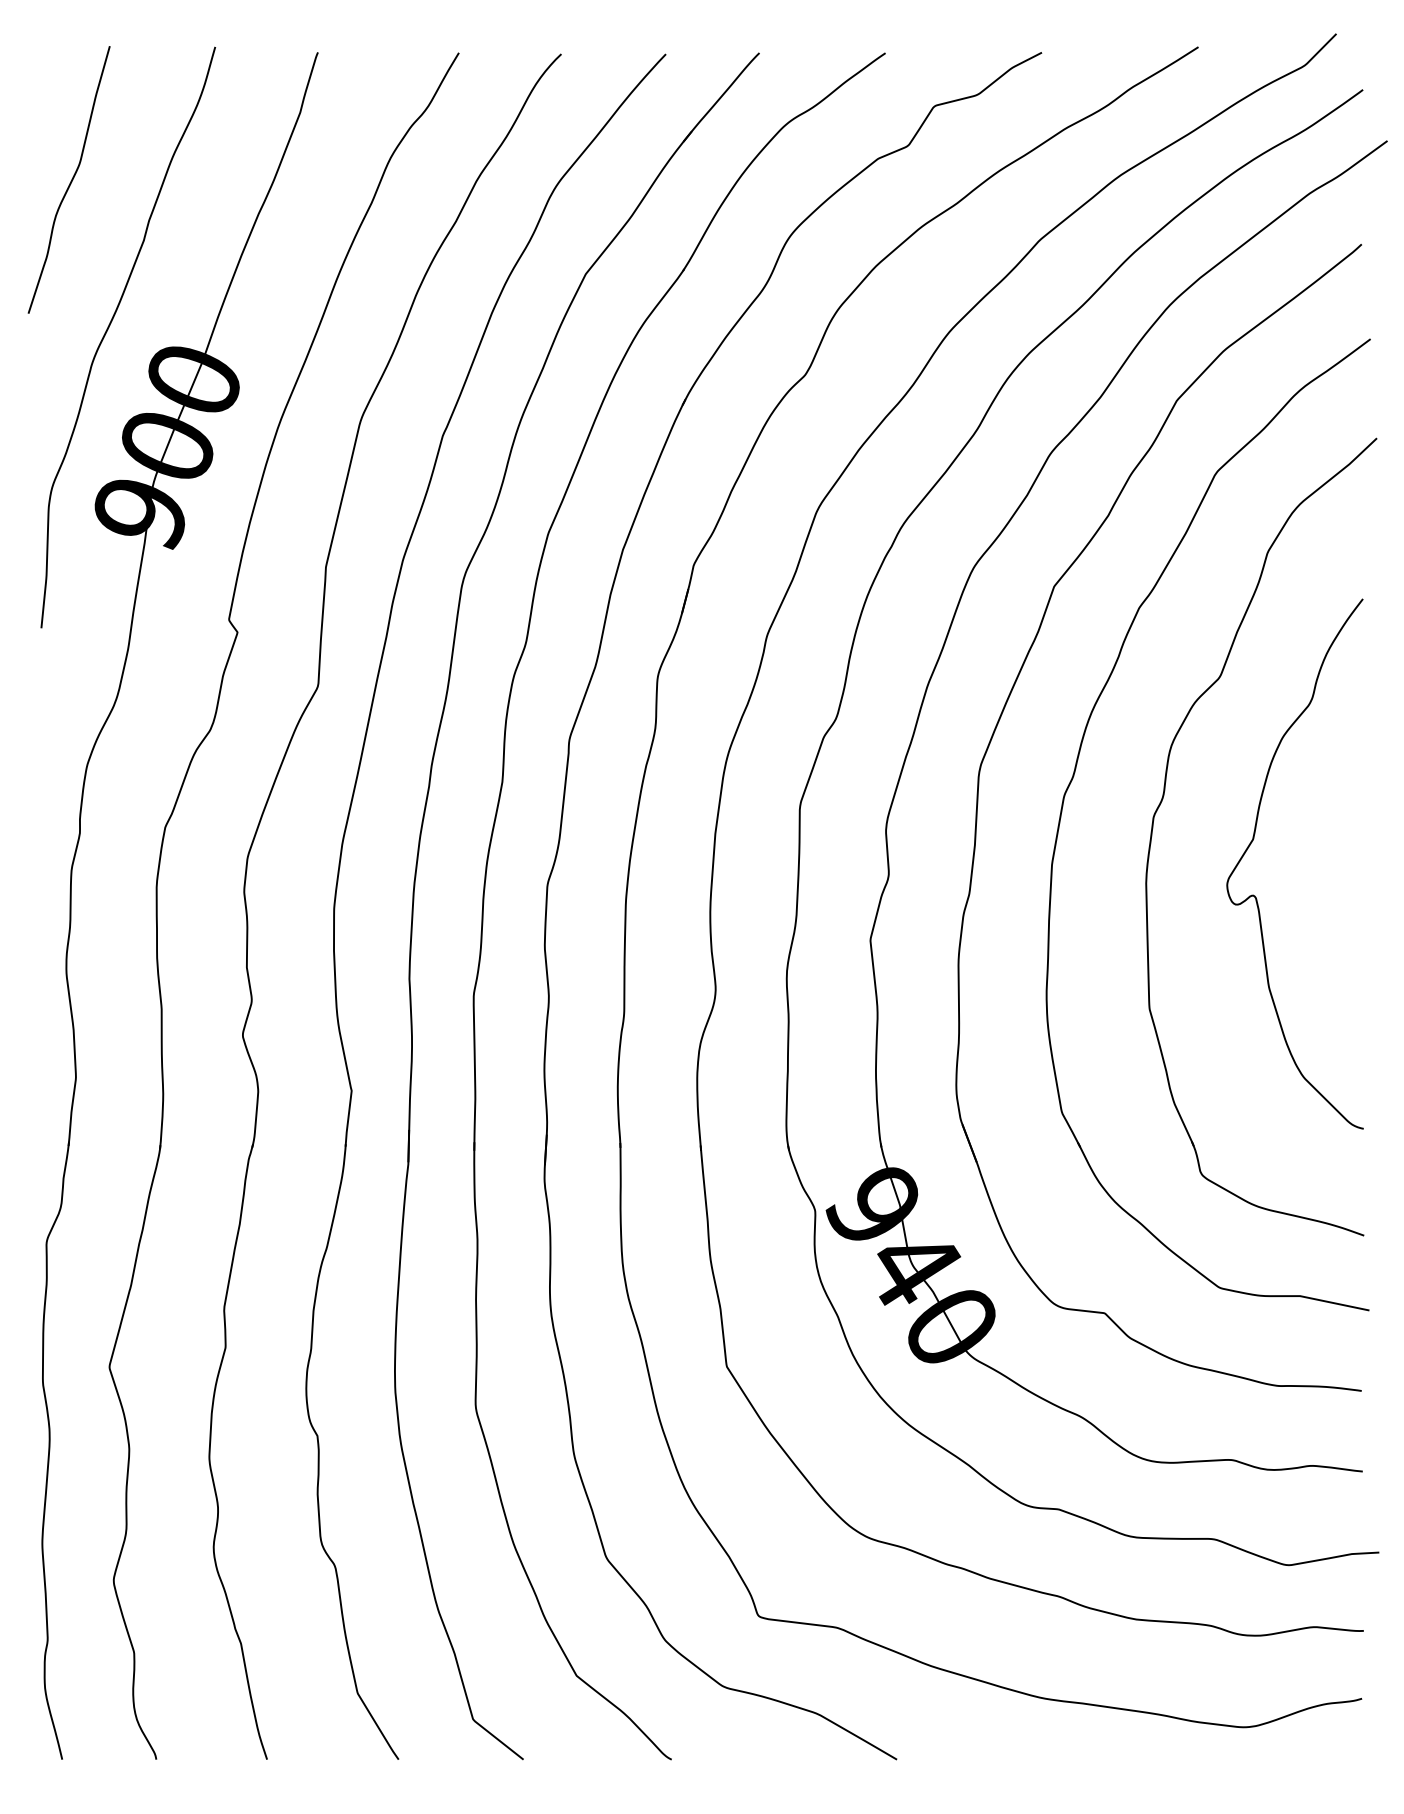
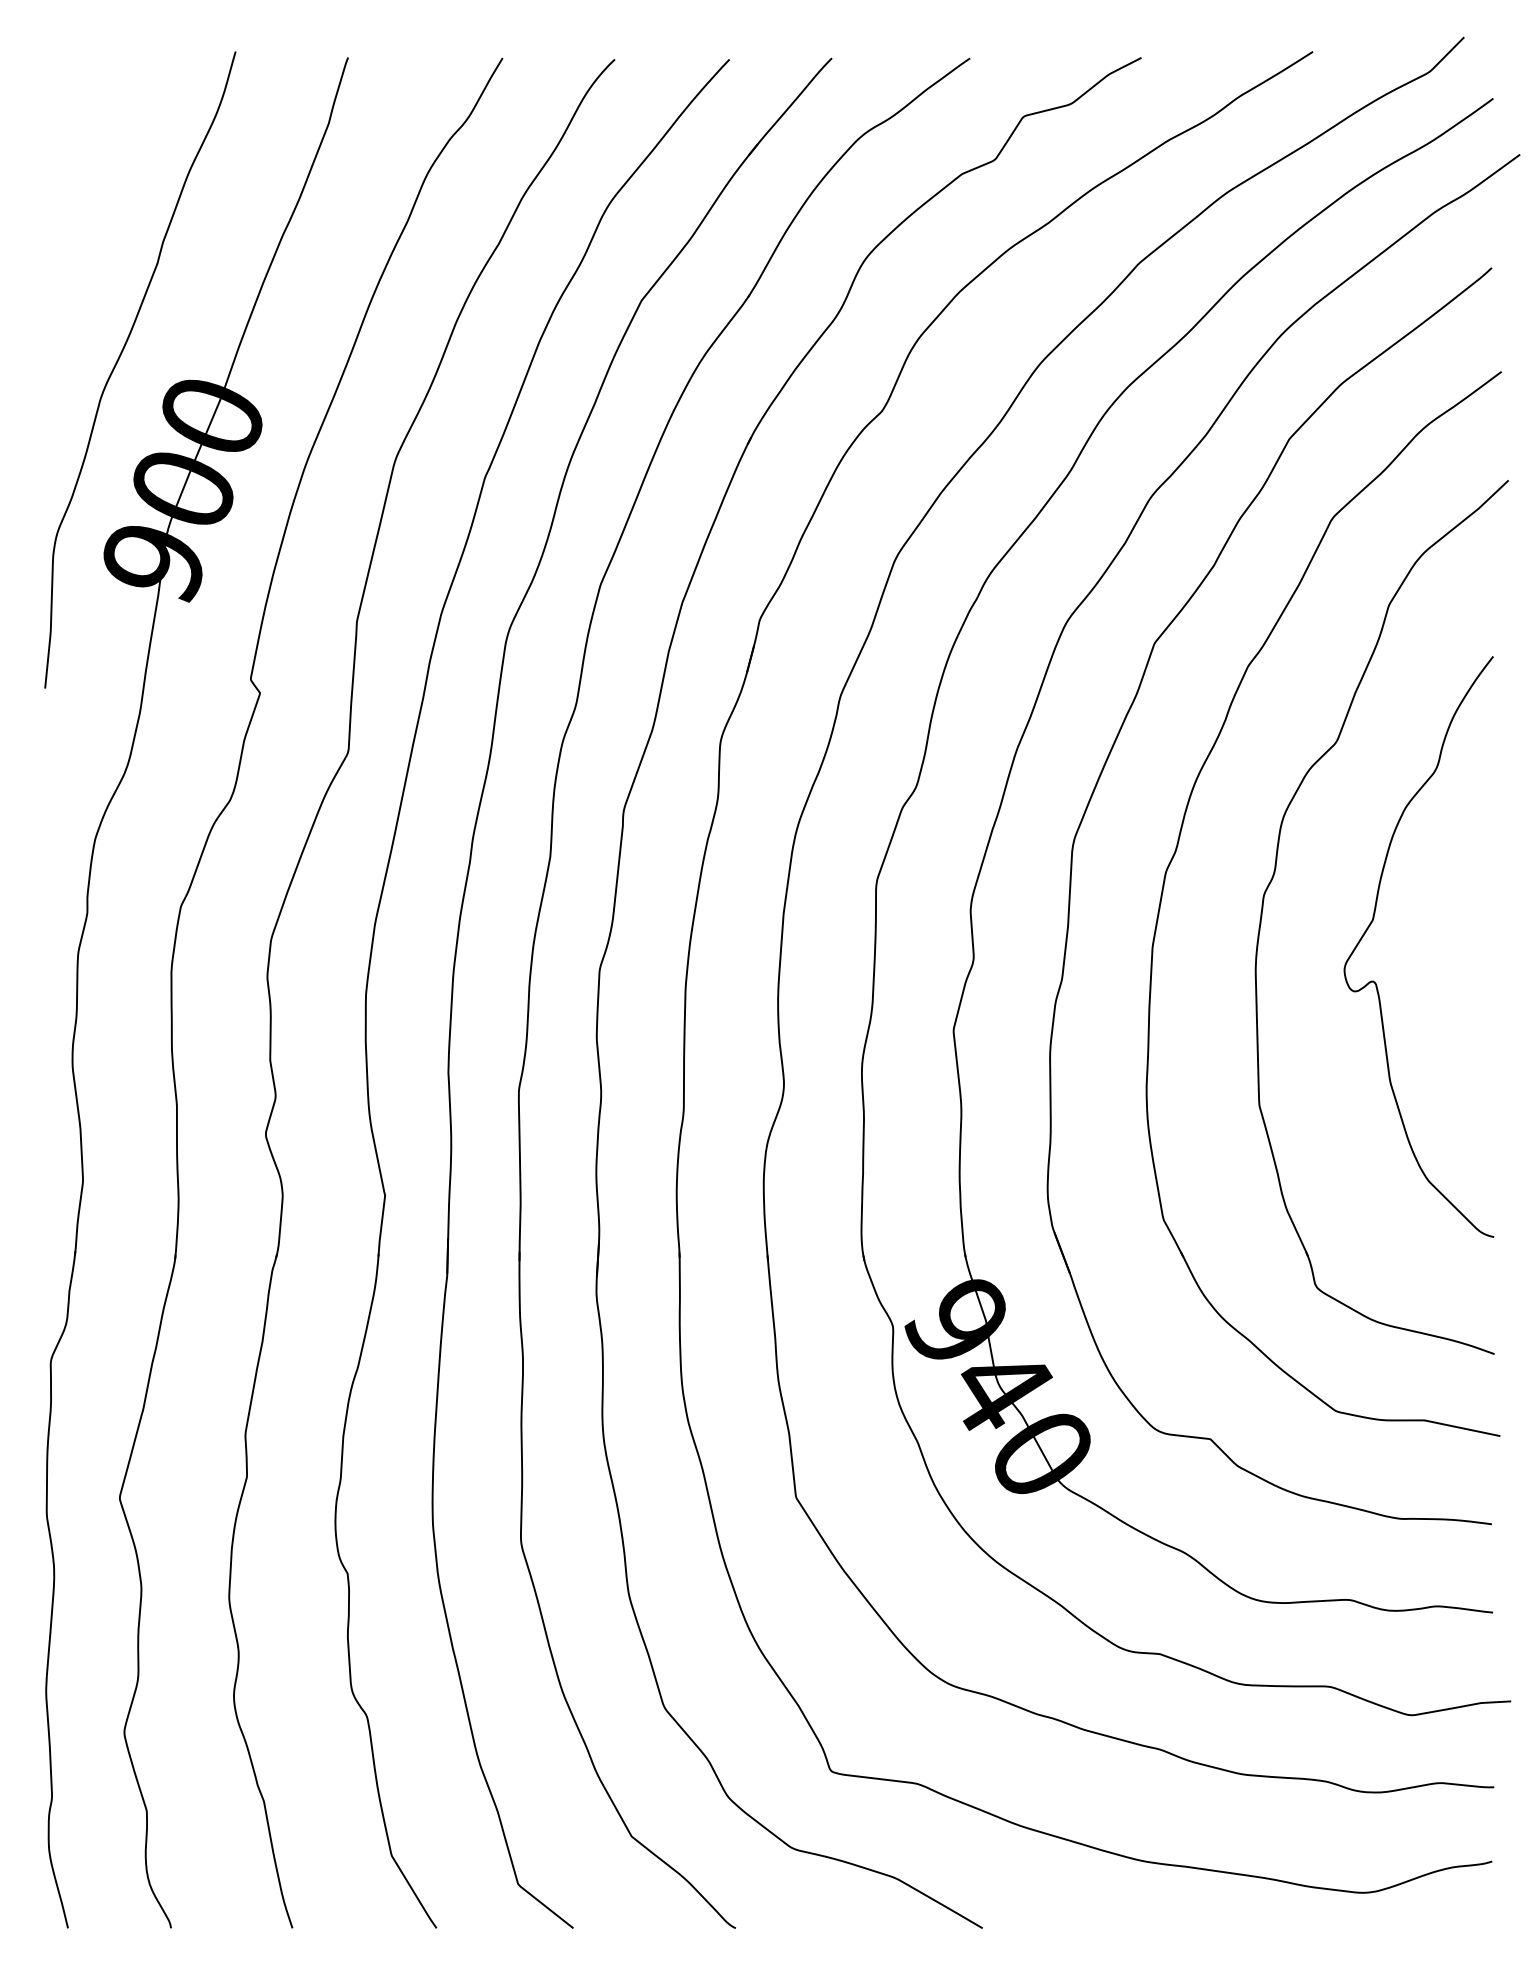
curve: (70, 180) -> (77, 197), removed

